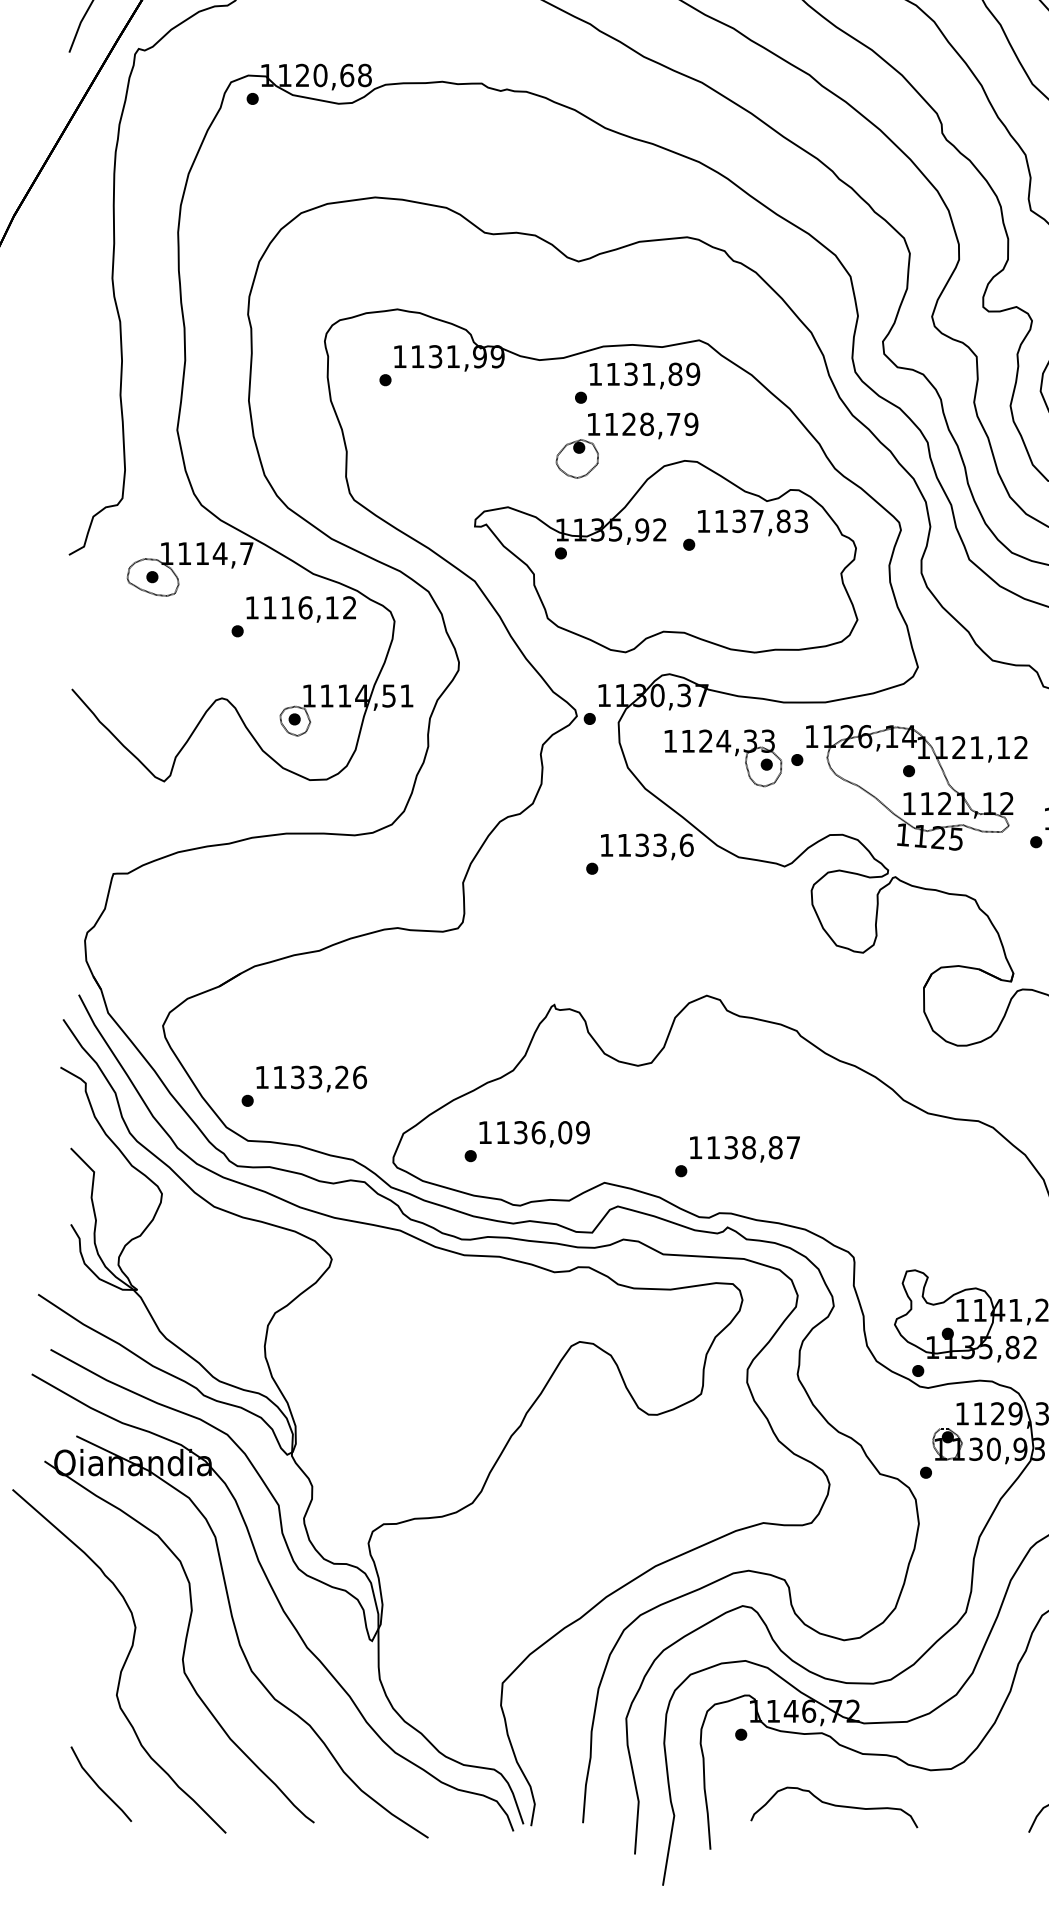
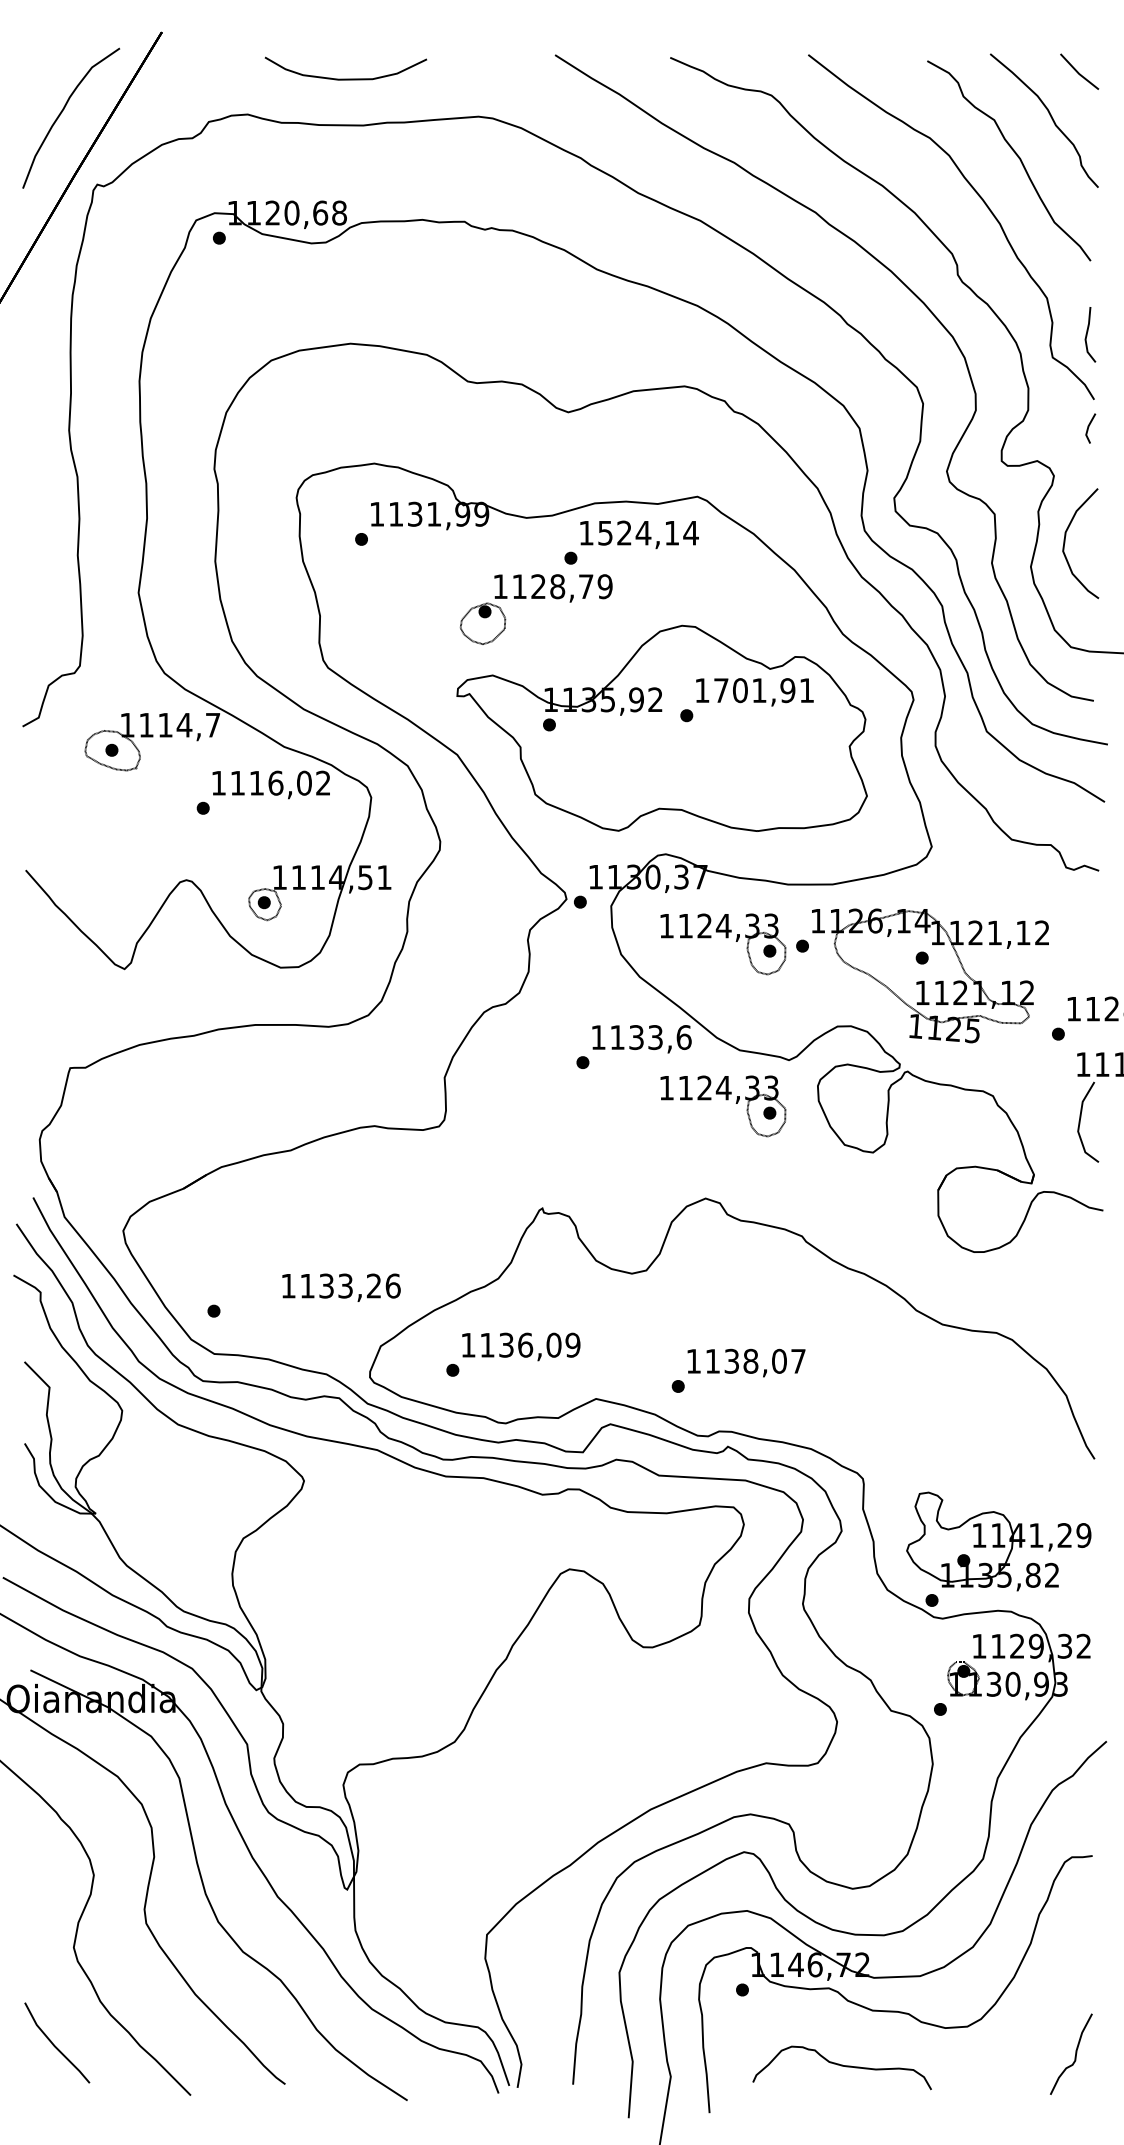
text: (653, 373) -> (648, 532), 1131,89 -> 1524,14
part: (626, 435) -> (535, 598), moved
text: (761, 521) -> (764, 690), 1137,83 -> 1701,91
text: (332, 607) -> (304, 782), 1116,12 -> 1116,02
part: (726, 904) -> (726, 1100), added
text: (311, 1078) -> (341, 1287), moved
text: (775, 1147) -> (779, 1361), 1138,87 -> 1138,07

